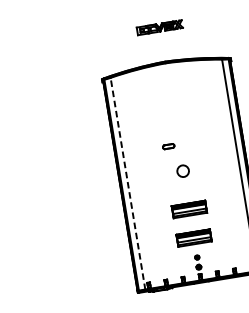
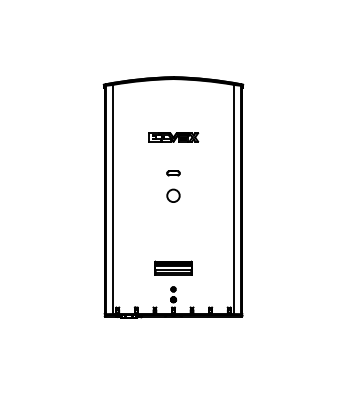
part: (159, 27) -> (173, 137), moved
part: (168, 146) -> (173, 173), moved
line: (128, 183) -> (113, 199), dashed -> solid
part: (189, 208) -> (173, 236), removed

